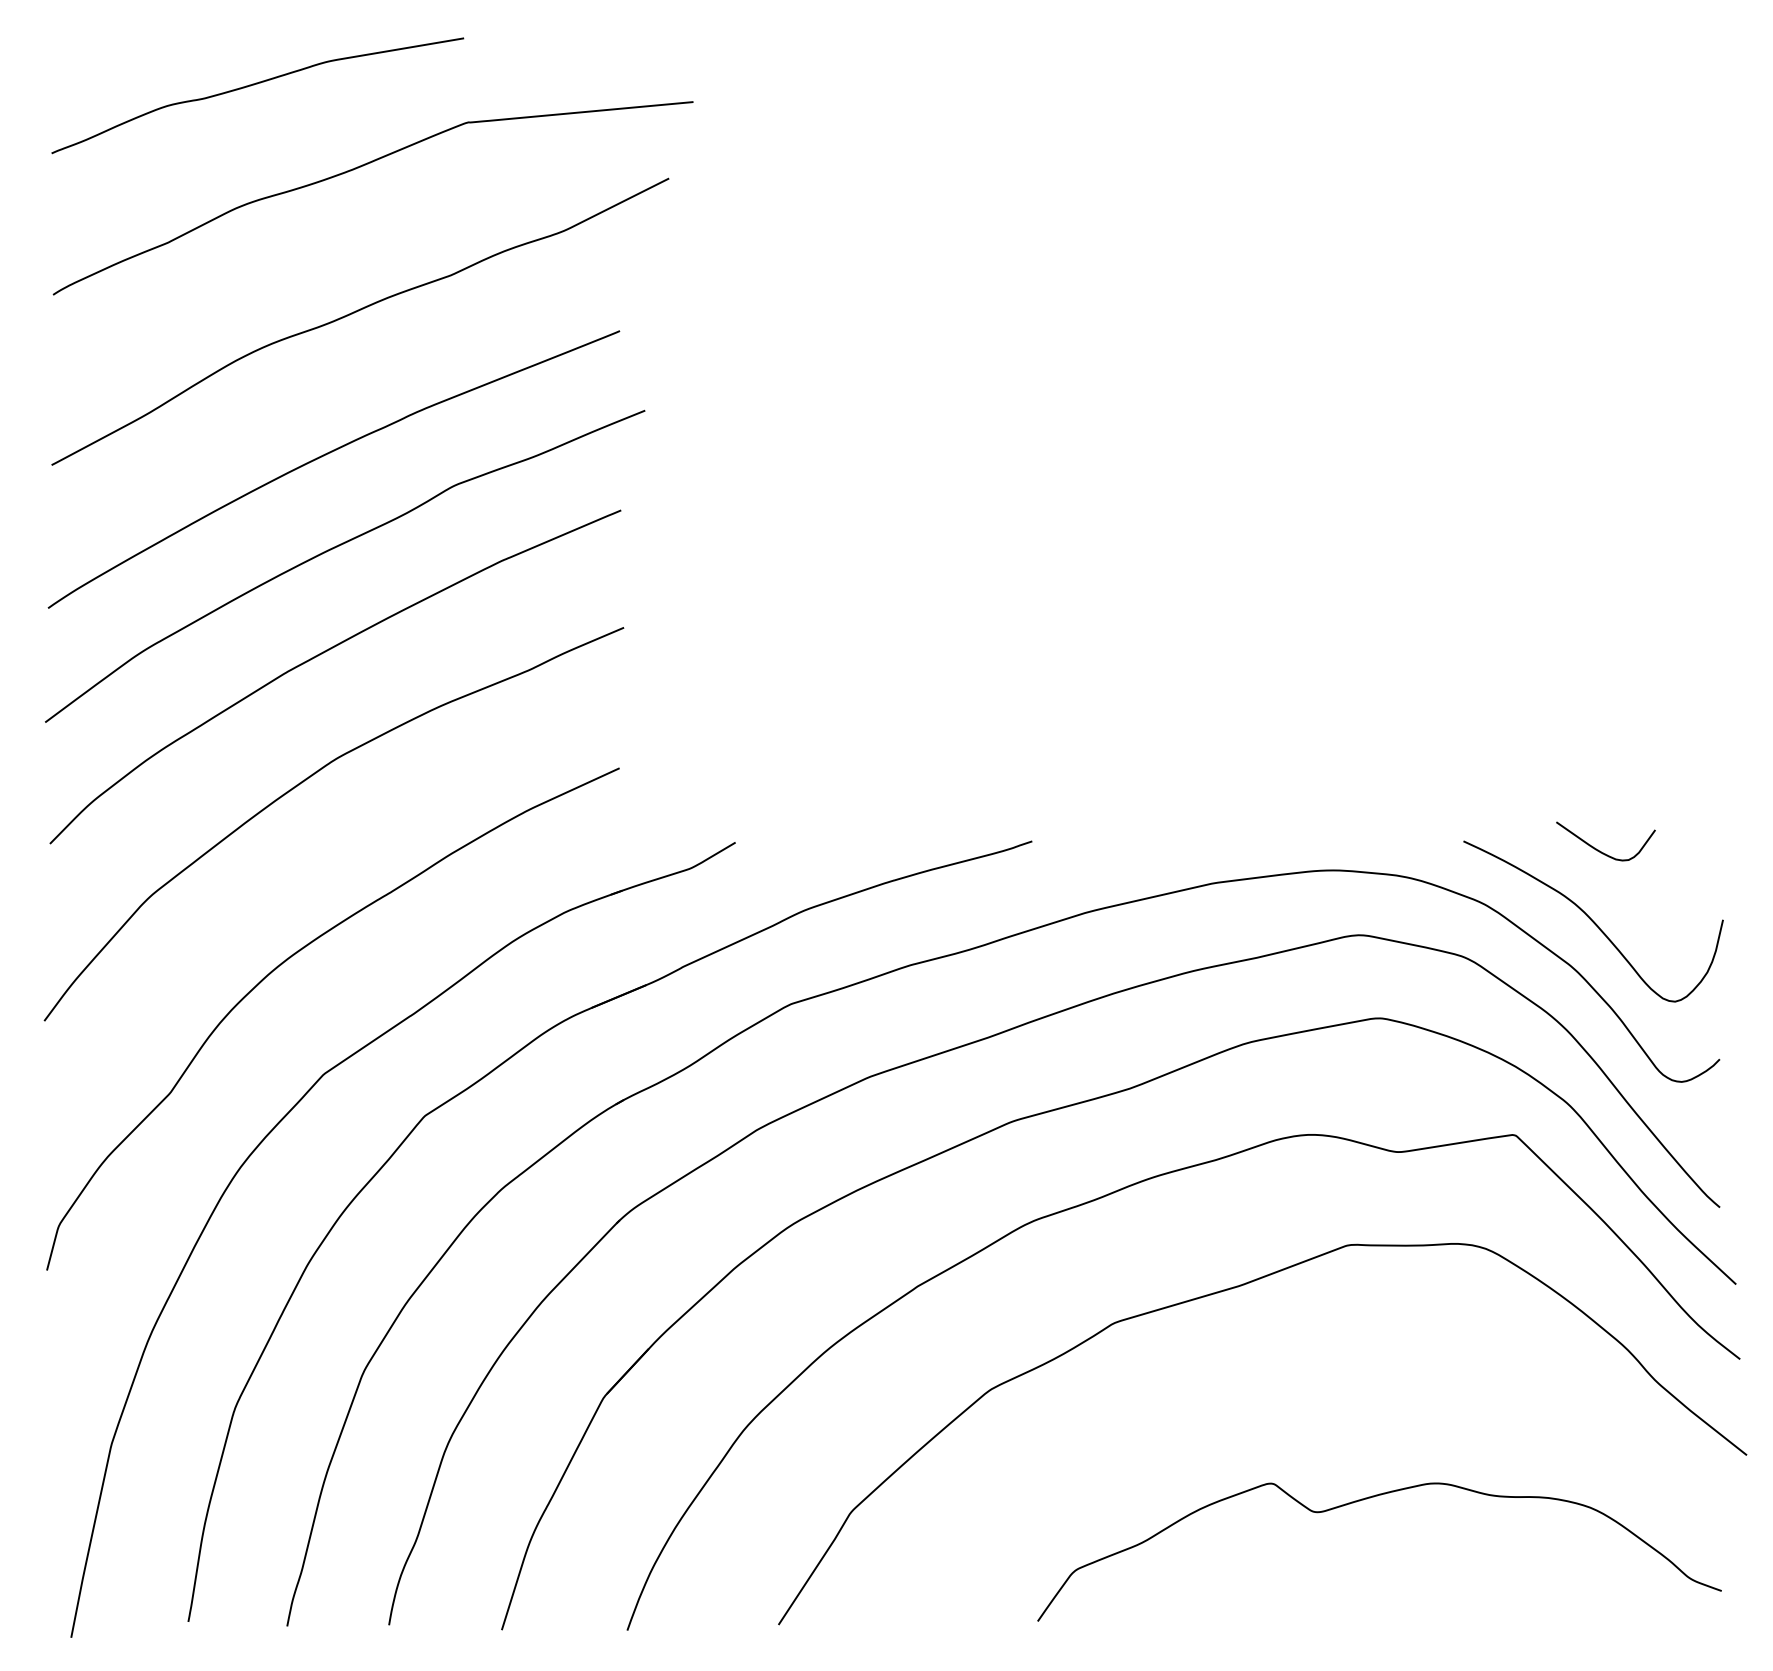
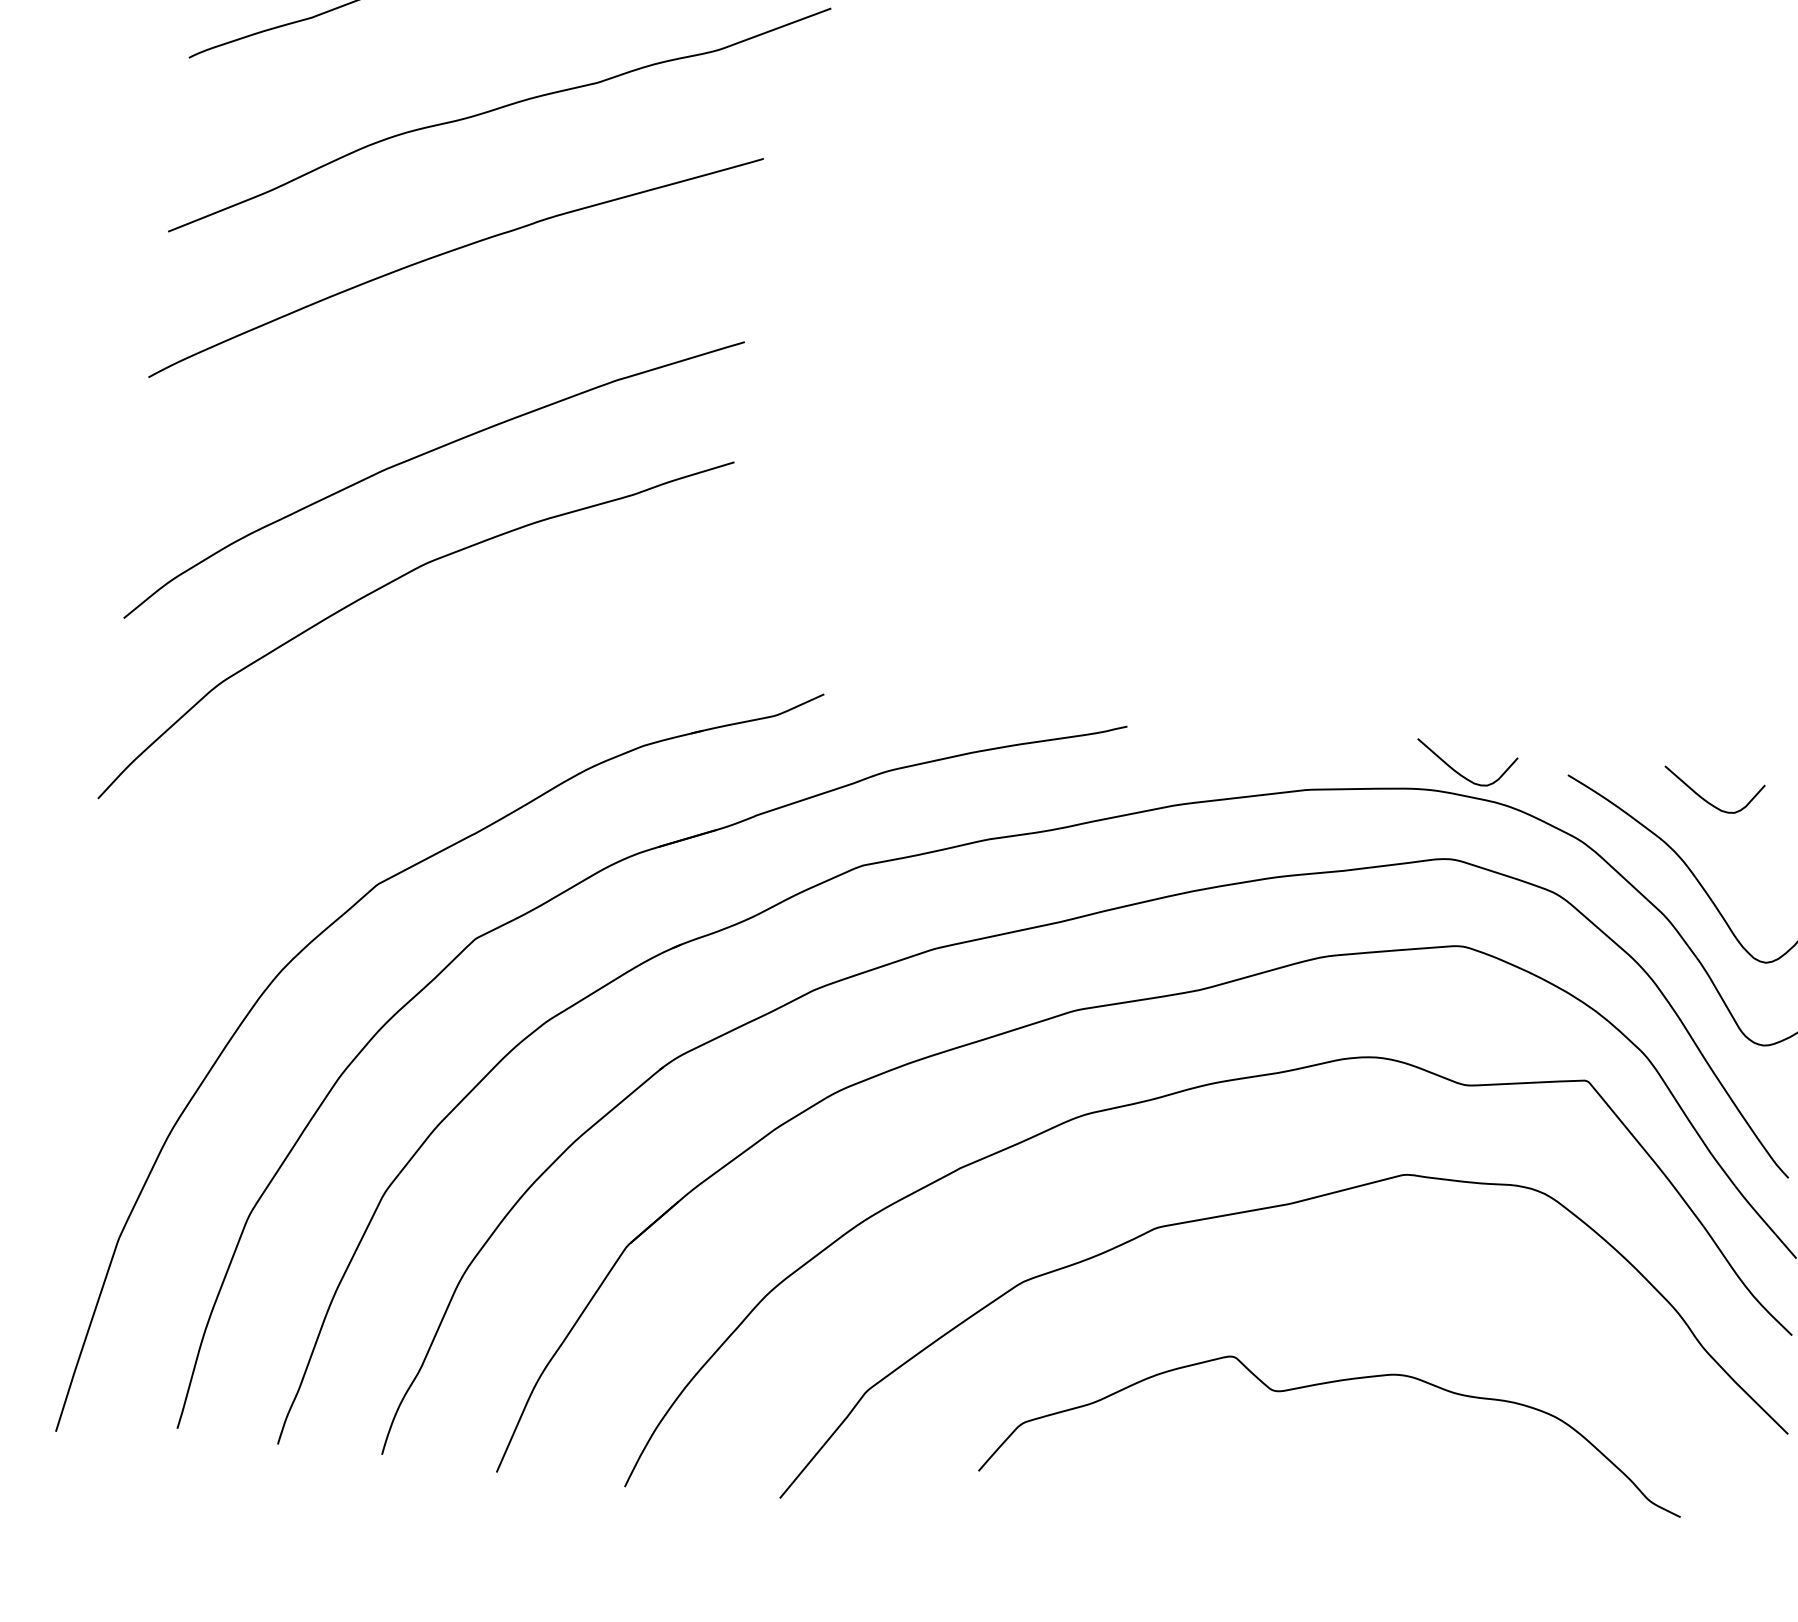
curve: (337, 547) -> (450, 348), removed
curve: (1358, 850) -> (1459, 772), added
curve: (290, 958) -> (356, 762), removed
curve: (1363, 1500) -> (1324, 1384), moved

